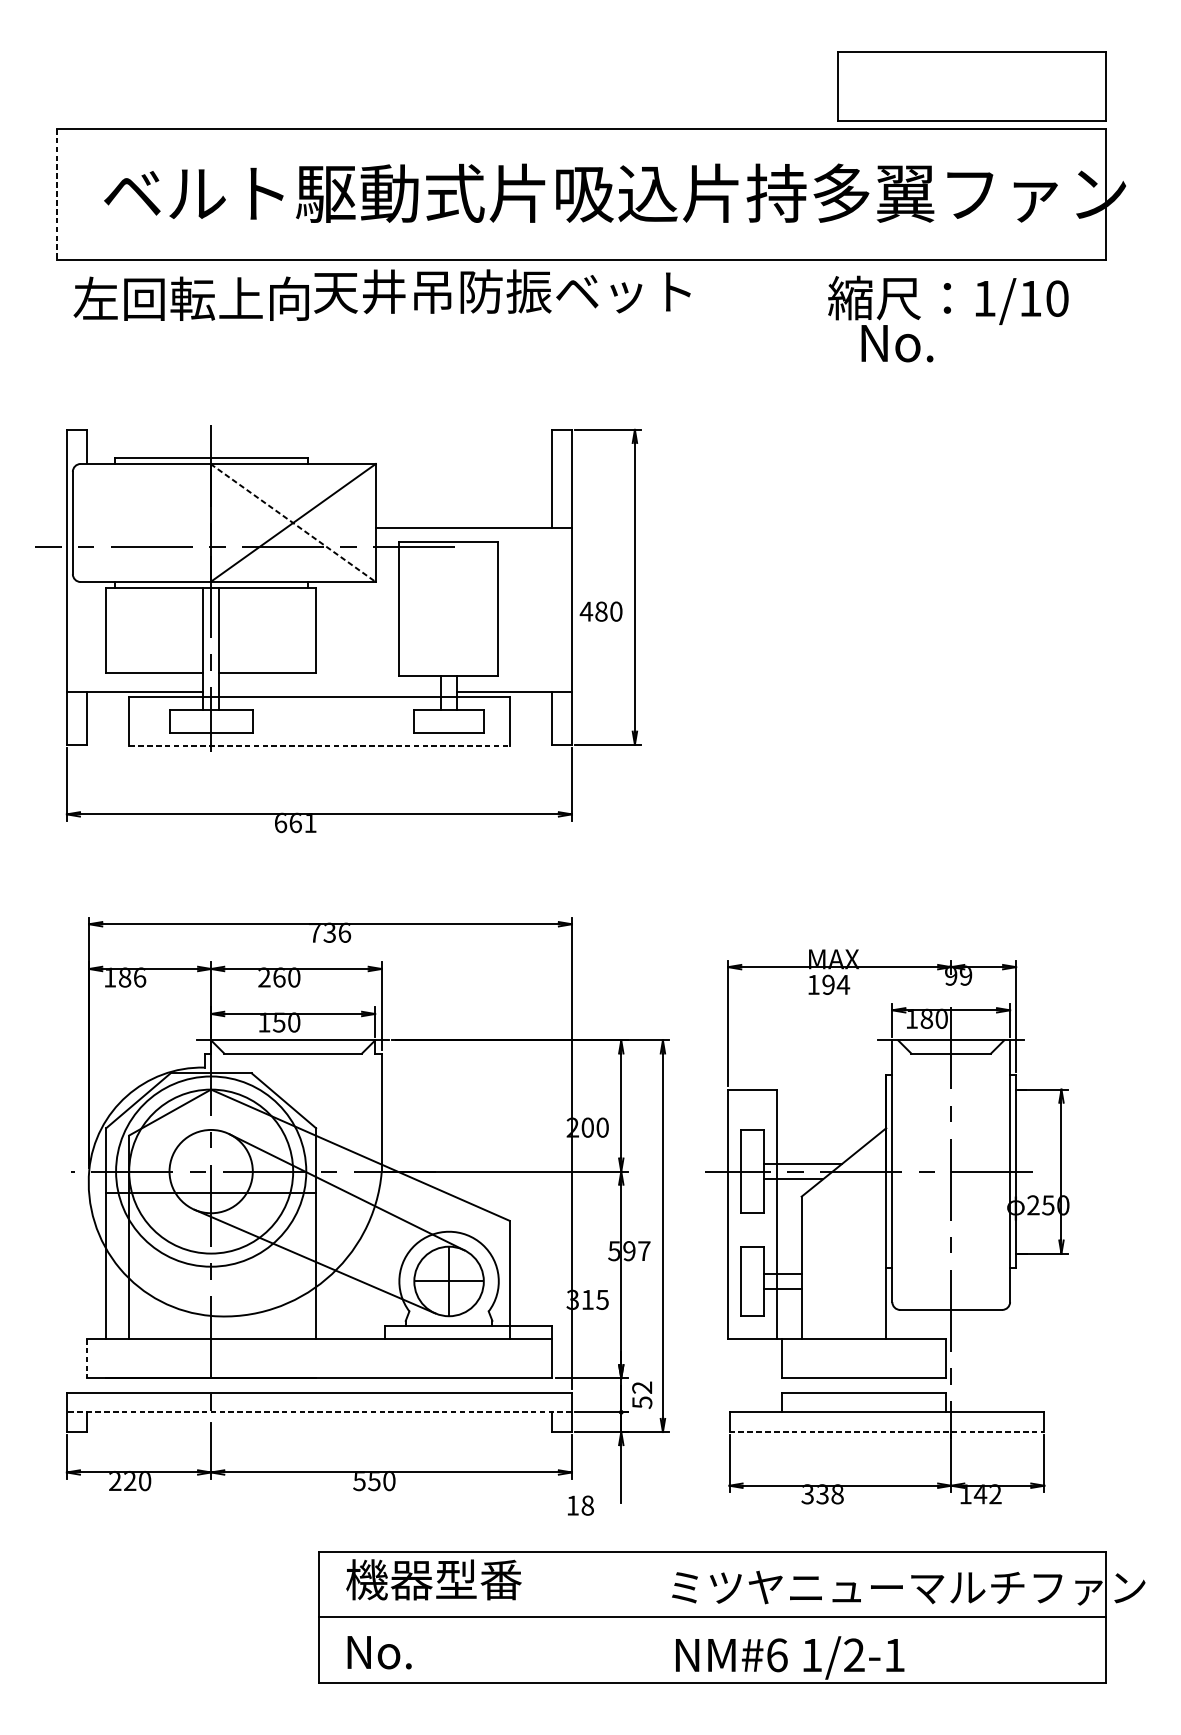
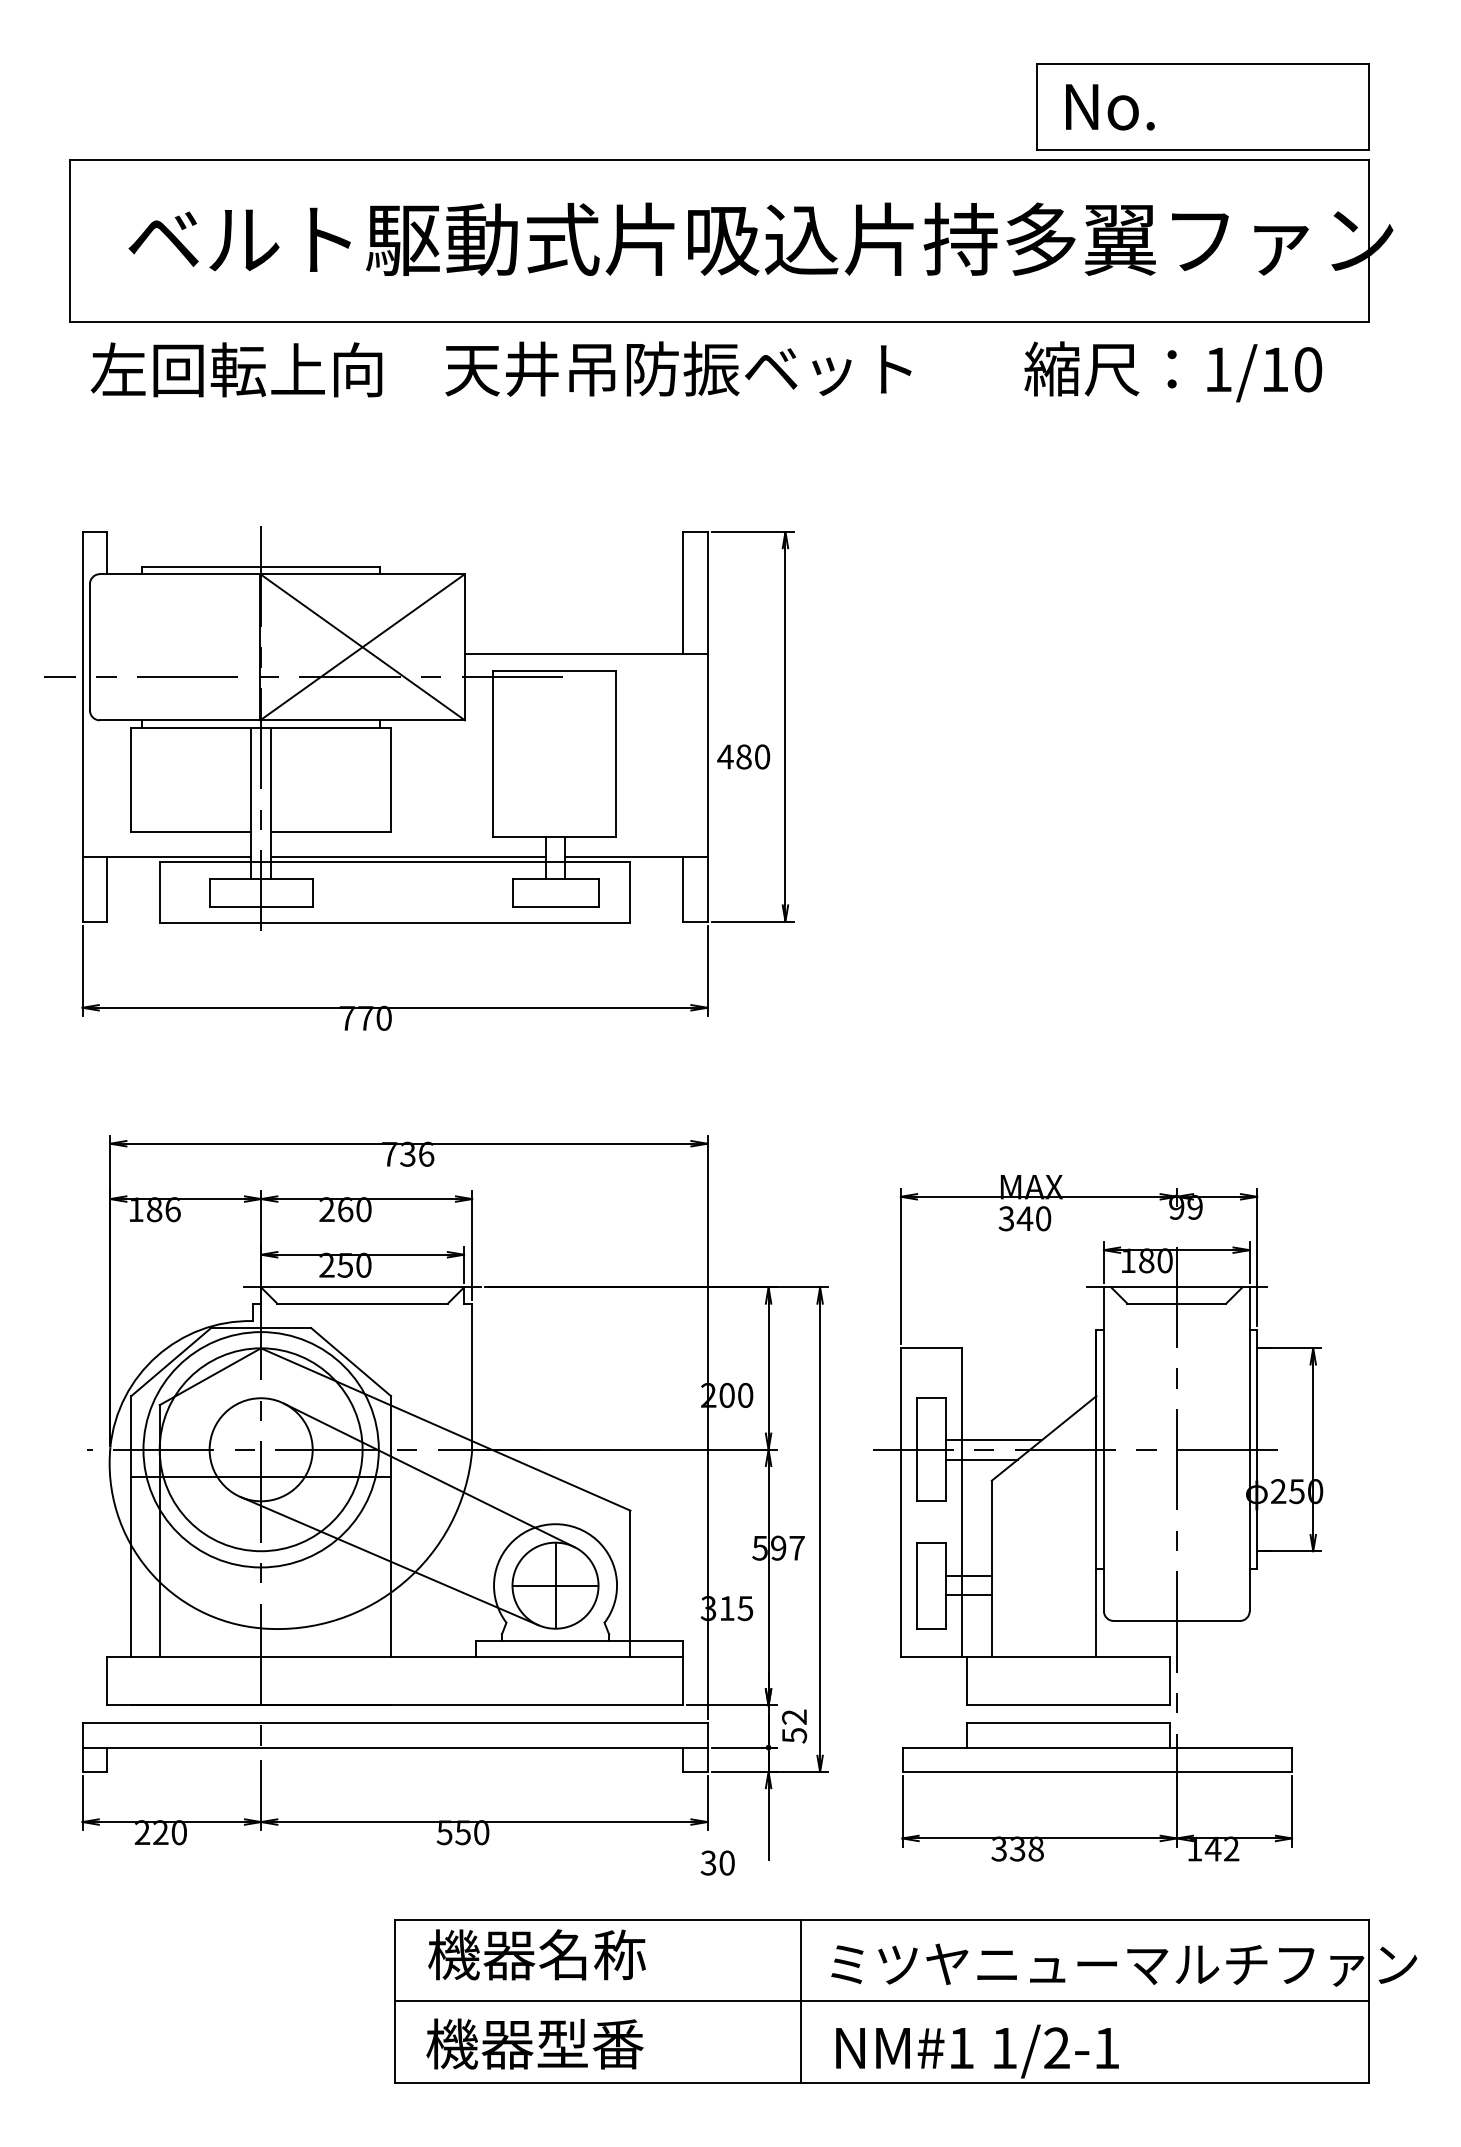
line: (57, 195) -> (70, 241), dashed -> solid
text: (502, 291) -> (678, 368), moved
text: (897, 343) -> (1110, 107), moved
line: (293, 523) -> (362, 647), dashed -> solid
line: (329, 692) -> (407, 856), added
line: (319, 746) -> (395, 923), dashed -> solid
text: (295, 822) -> (365, 1017), 661 -> 770
text: (828, 984) -> (1024, 1218), 194 -> 340
text: (263, 1021) -> (326, 1264), 150 -> 250
line: (86, 1358) -> (106, 1681), dashed -> solid
line: (318, 1412) -> (394, 1747), dashed -> solid
line: (887, 1431) -> (1097, 1771), dashed -> solid
text: (579, 1505) -> (717, 1862), 18 -> 30
text: (478, 1579) -> (592, 1954), 機器型番 -> 機器名称
line: (647, 1617) -> (800, 2001), added
text: (432, 1651) -> (534, 2043), No. -> 機器型番
text: (777, 1655) -> (961, 2048), NM#6 -> NM#1

